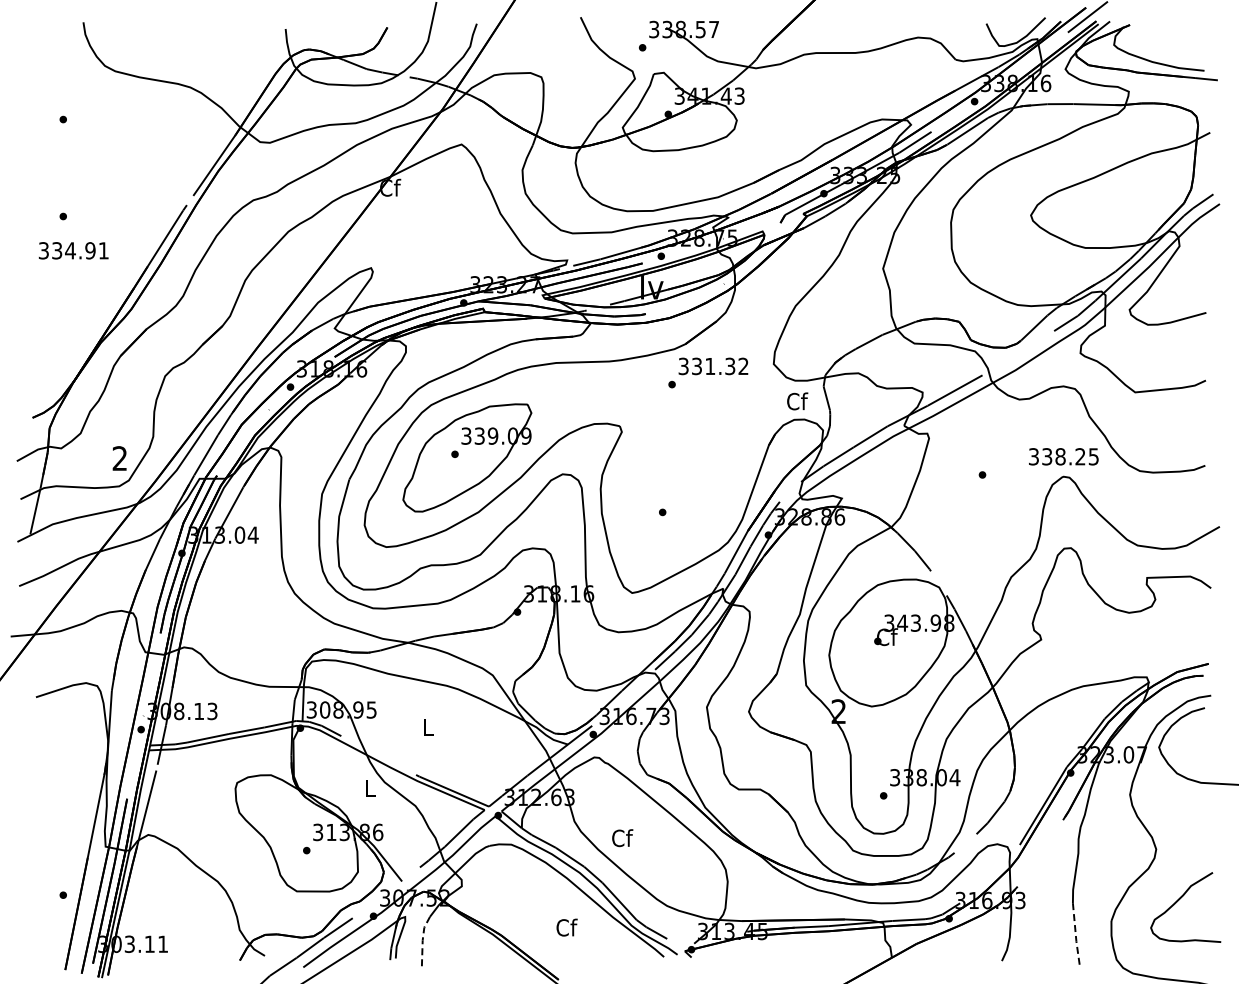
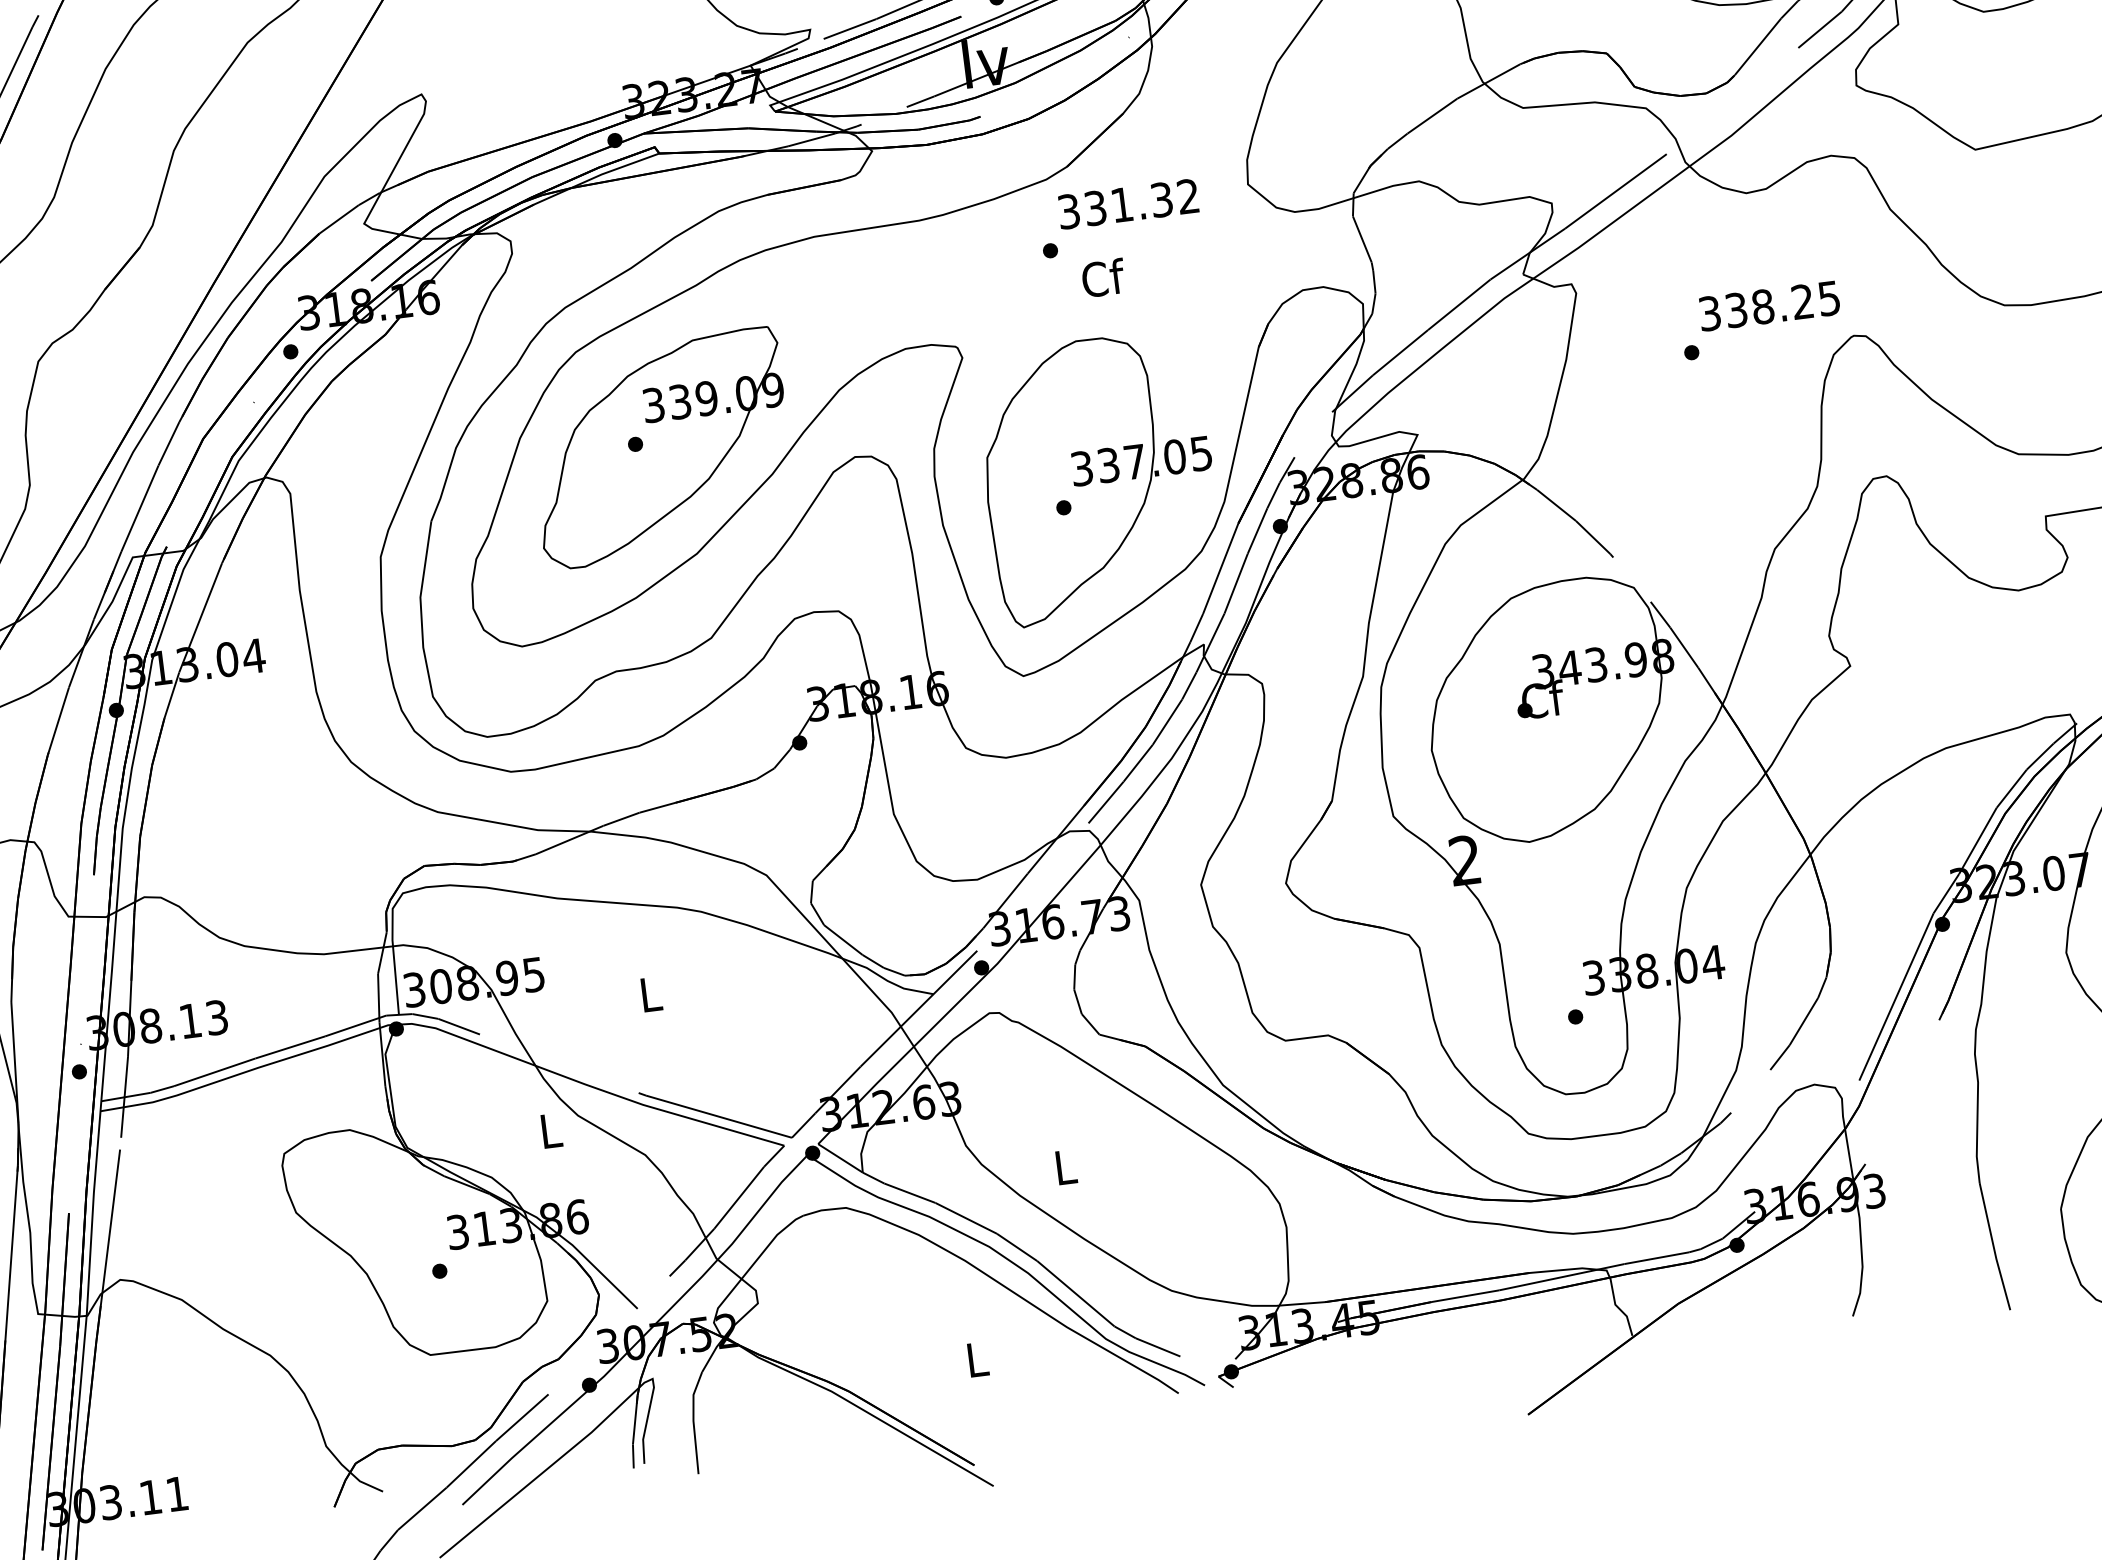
text: (797, 401) -> (1103, 278), moved
text: (1063, 456) -> (1768, 305), moved
part: (681, 499) -> (1098, 477), added
text: (622, 838) -> (1065, 1167), Cf -> L
text: (566, 927) -> (976, 1359), Cf -> L
line: (1075, 936) -> (1993, 1248), dashed -> solid
line: (422, 940) -> (693, 1421), dashed -> solid

